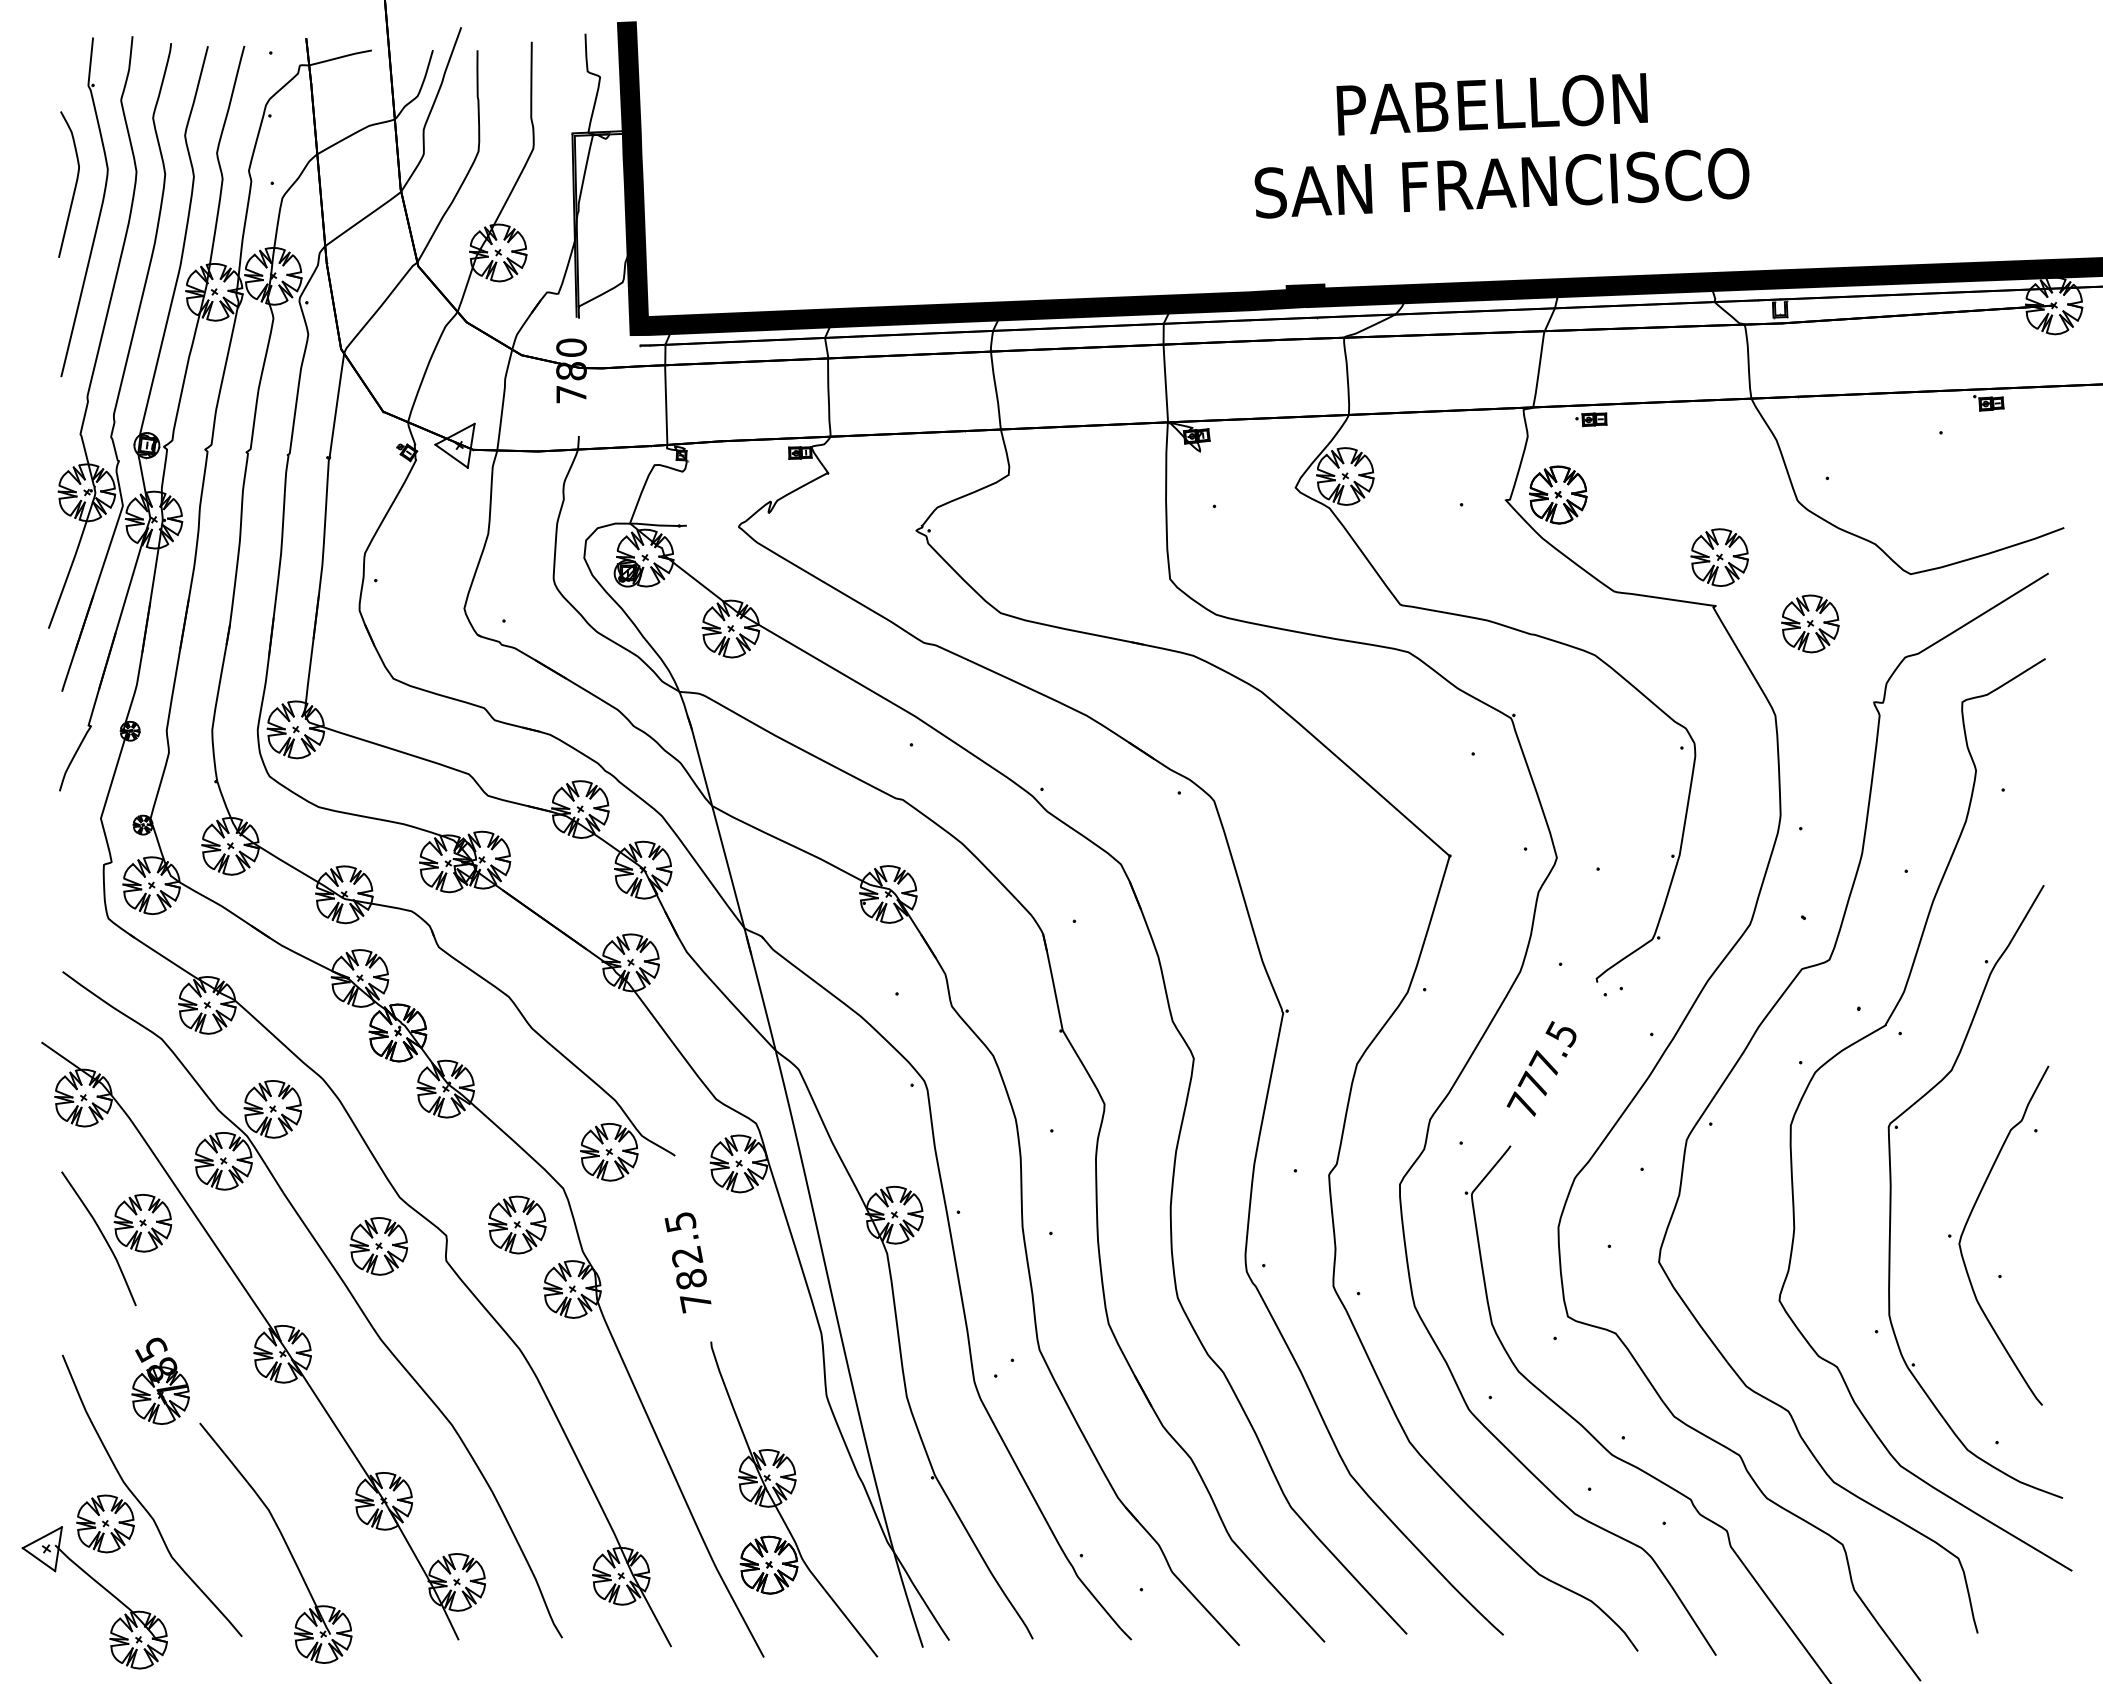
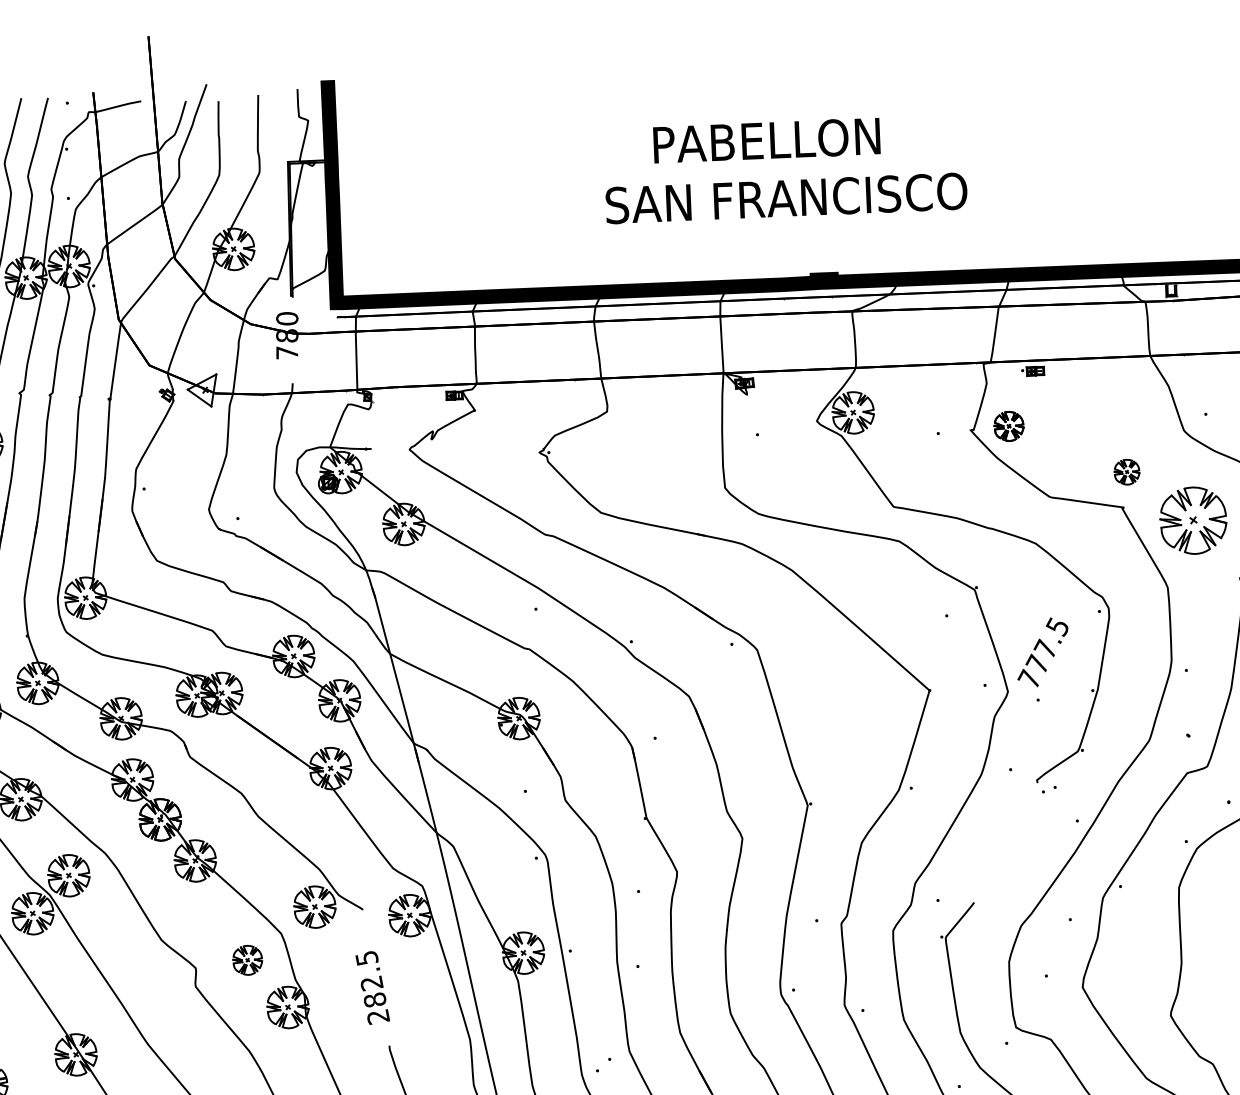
text: (1491, 104) -> (766, 140), moved
text: (1501, 183) -> (786, 198), moved
part: (1558, 494) -> (1009, 426), size x0.7
part: (1719, 557) -> (1126, 472), size x0.6
part: (1810, 623) -> (1193, 520), size x1.6
text: (1541, 1068) -> (1042, 652), moved
part: (517, 1224) -> (247, 959), size x0.7
part: (378, 1246) -> (146, 976), removed
text: (696, 1302) -> (378, 1017), 782.5 -> 282.5

